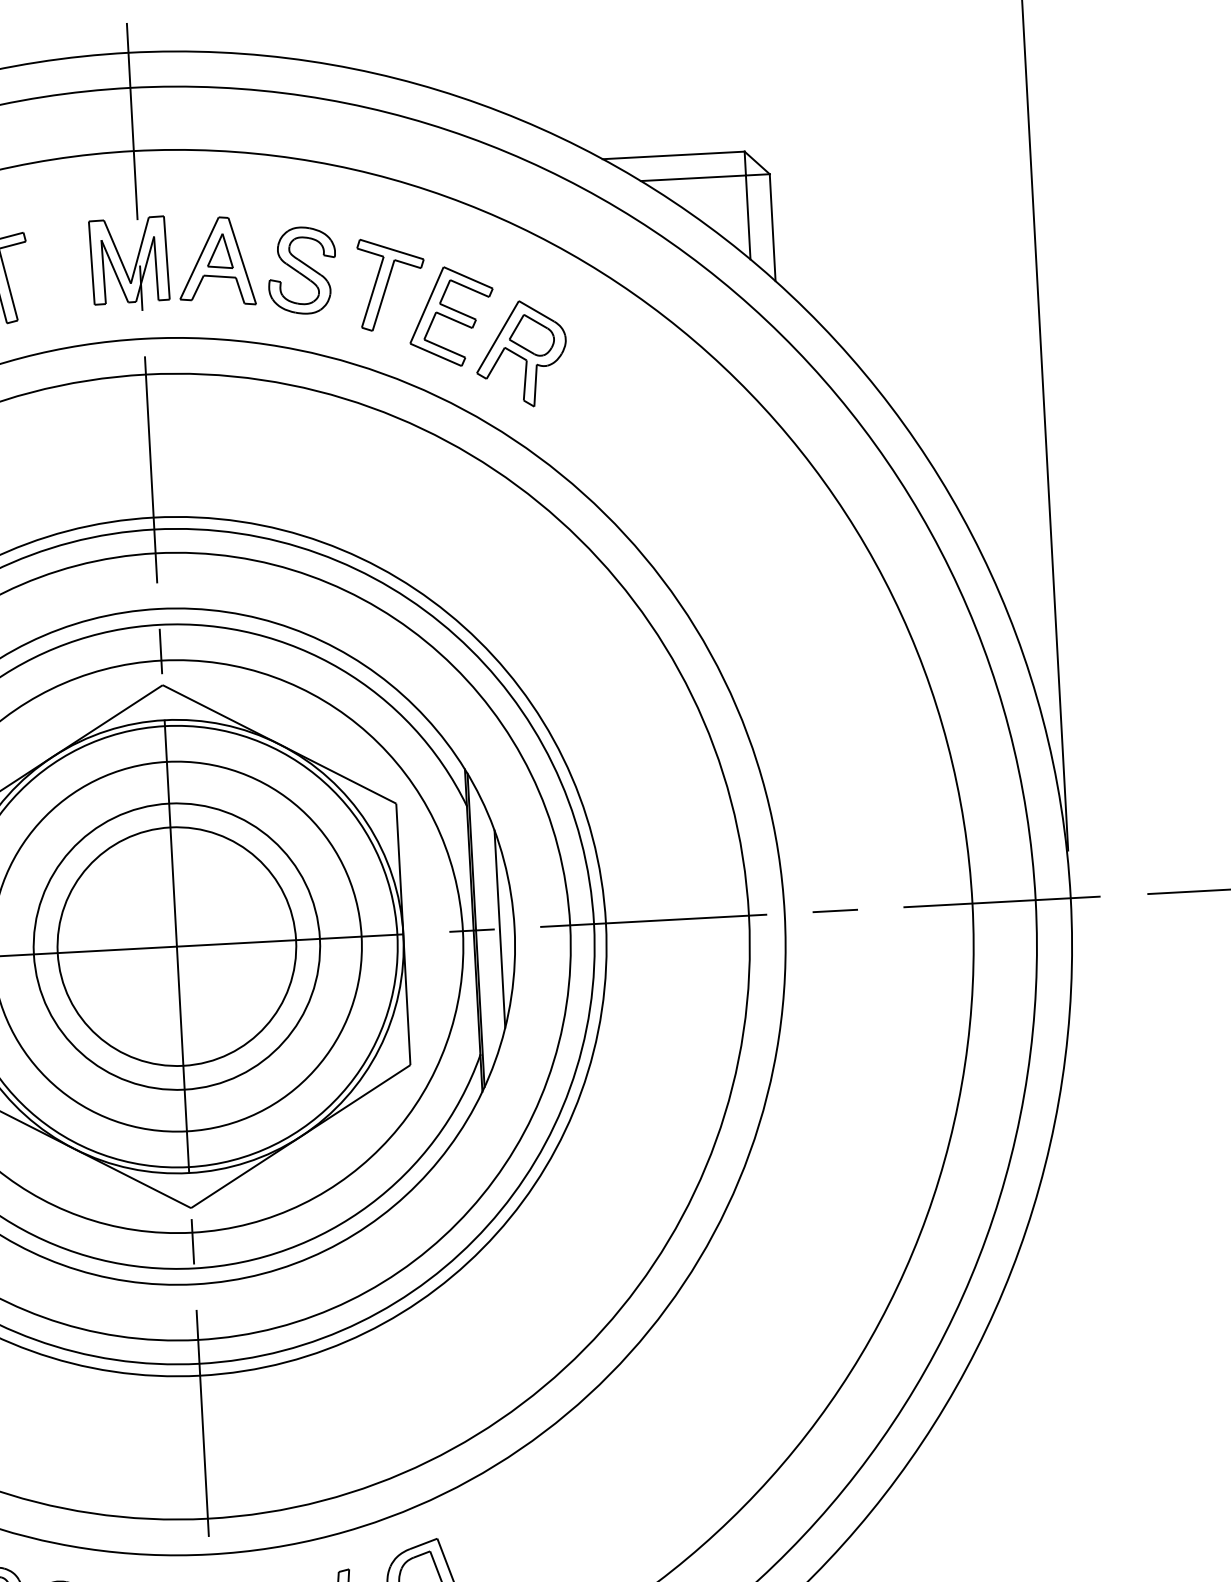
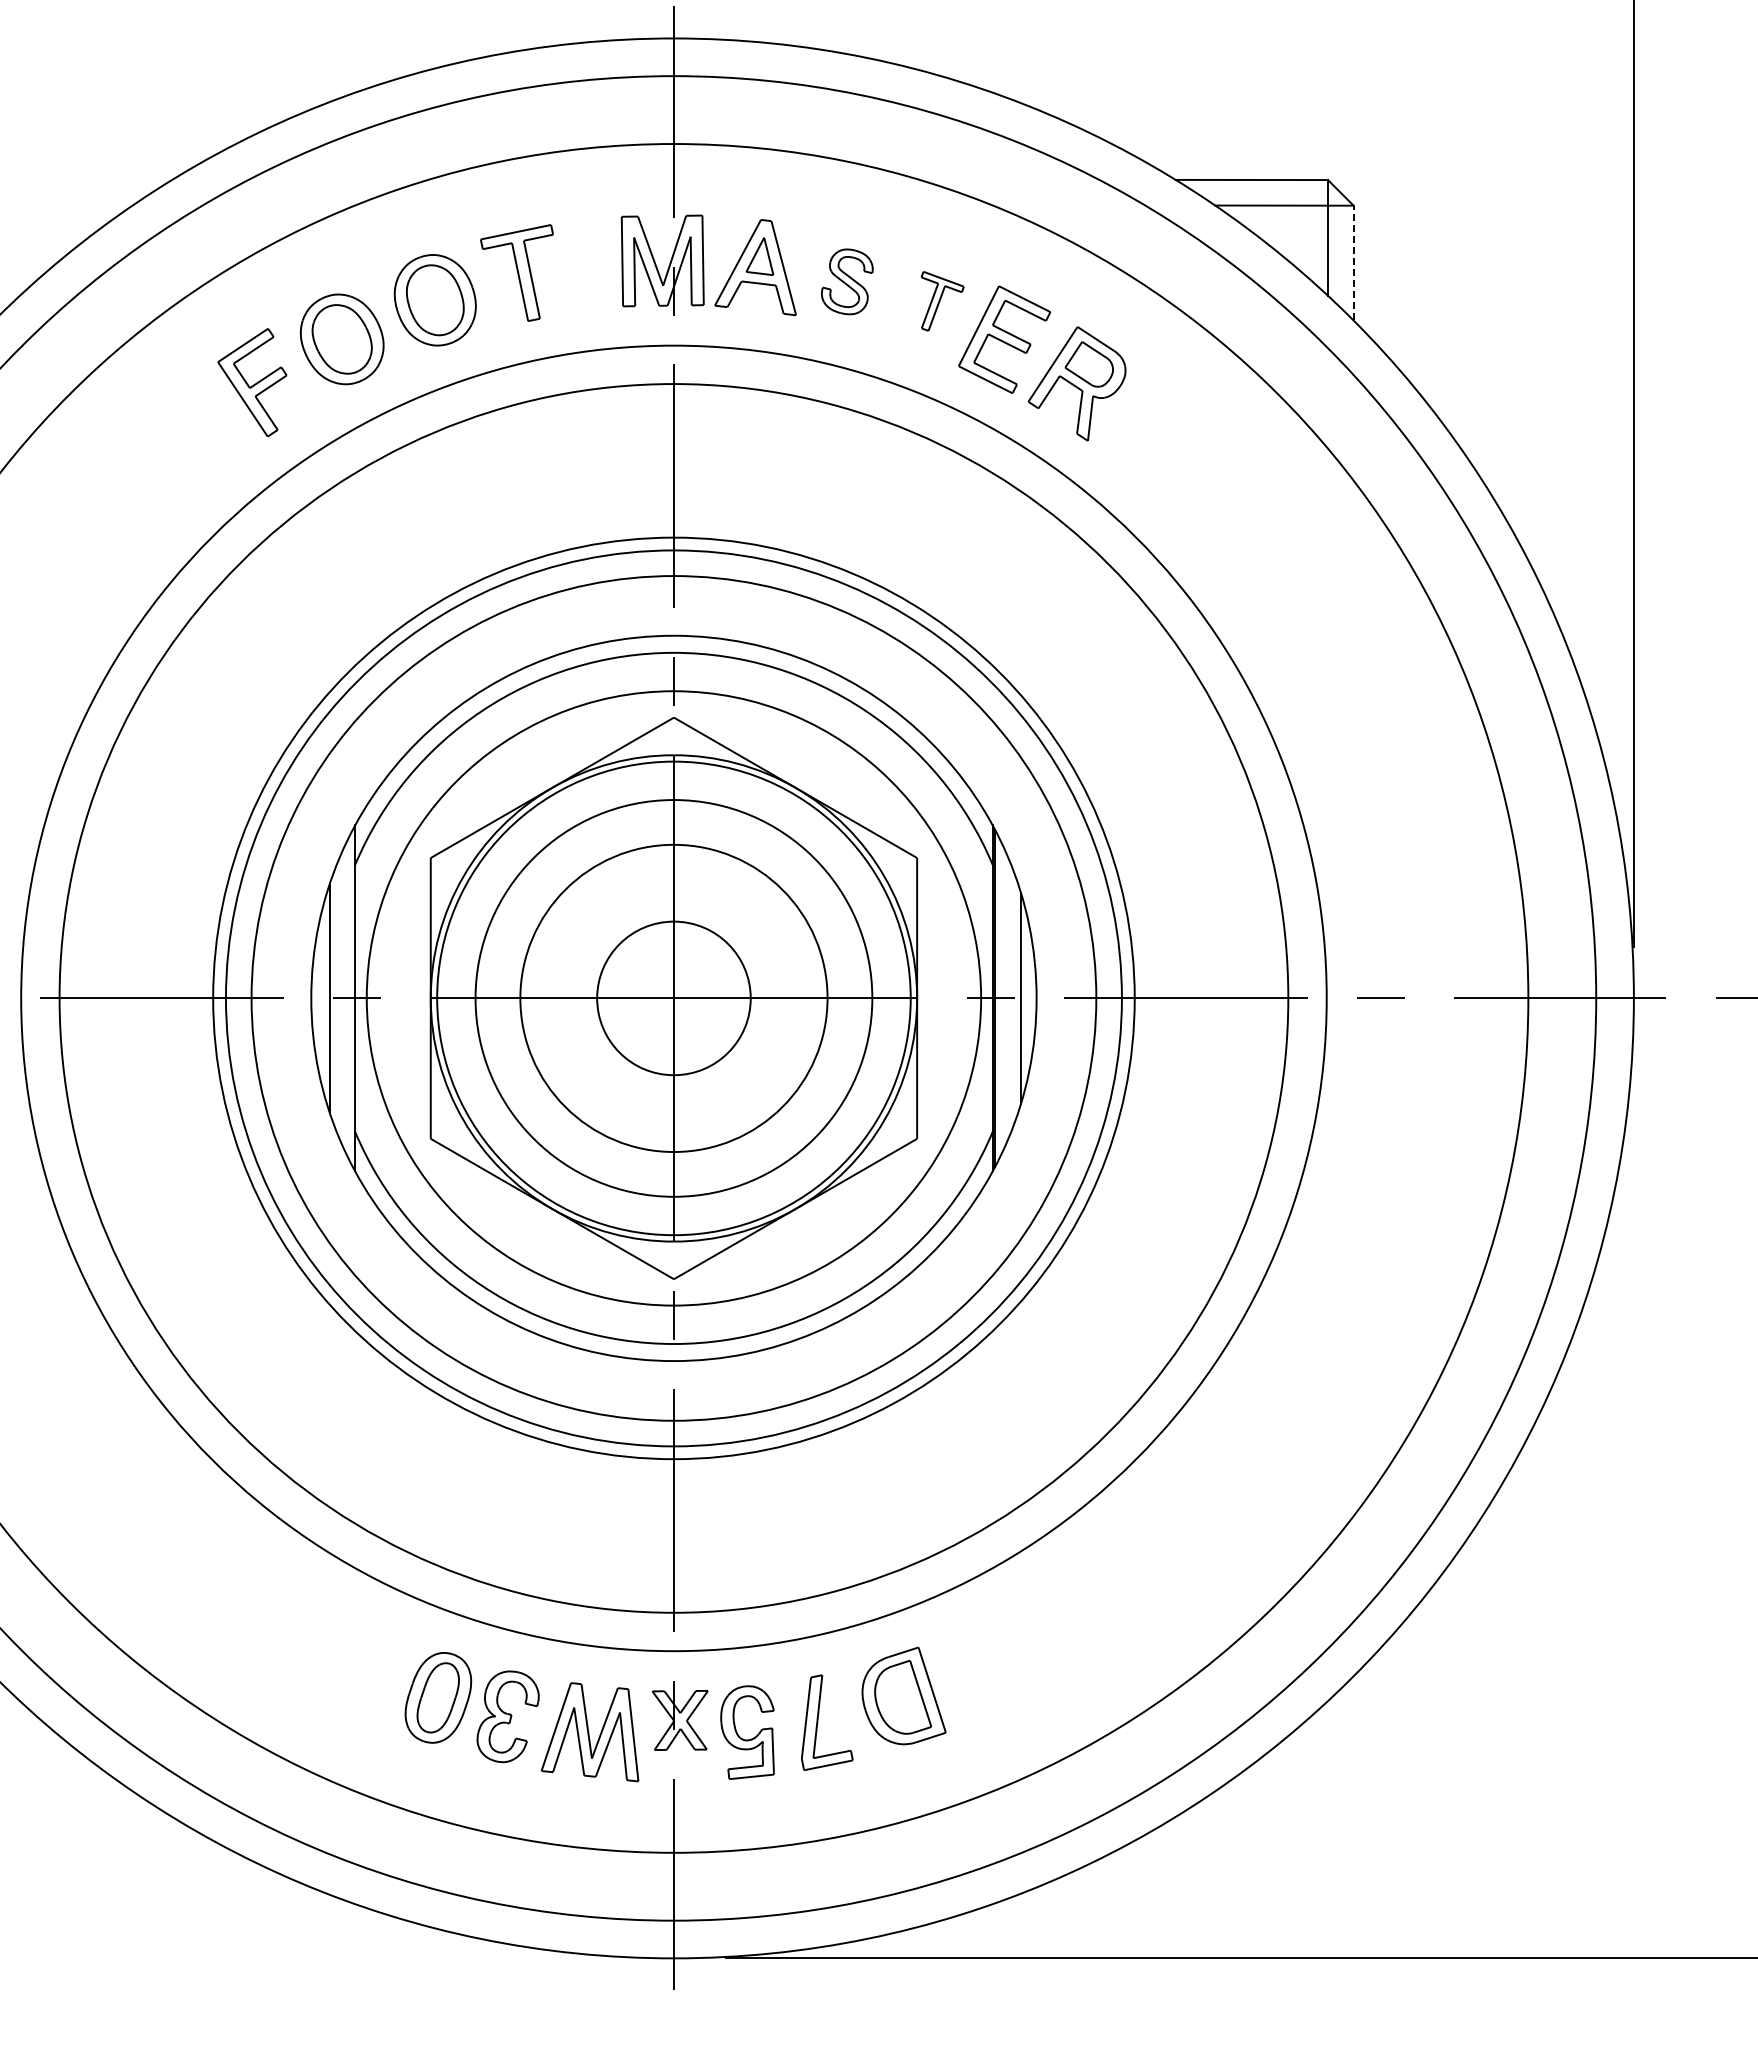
line: (772, 227) -> (1353, 262), solid -> dashed
part: (302, 270) -> (847, 281), size x0.7
part: (391, 284) -> (942, 301), size x0.6
circle: (176, 946) -> (673, 998), size x0.6

